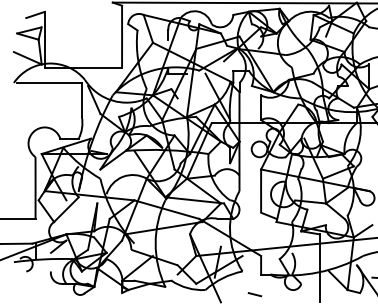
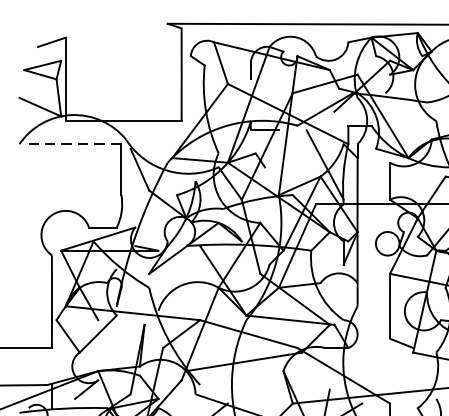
line: (48, 82) -> (71, 143), solid -> dashed

